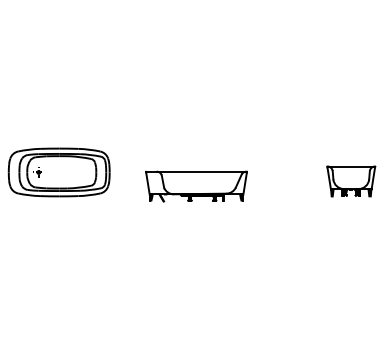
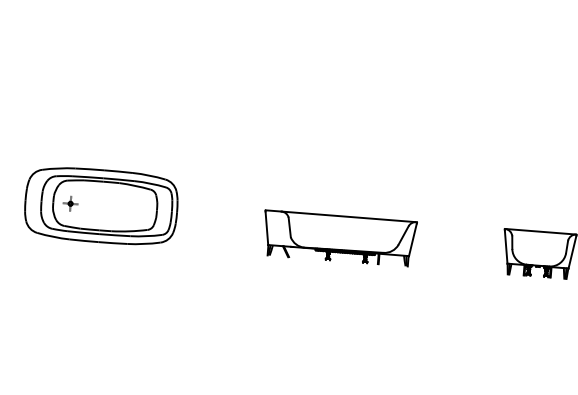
part: (196, 186) -> (339, 238), moved

